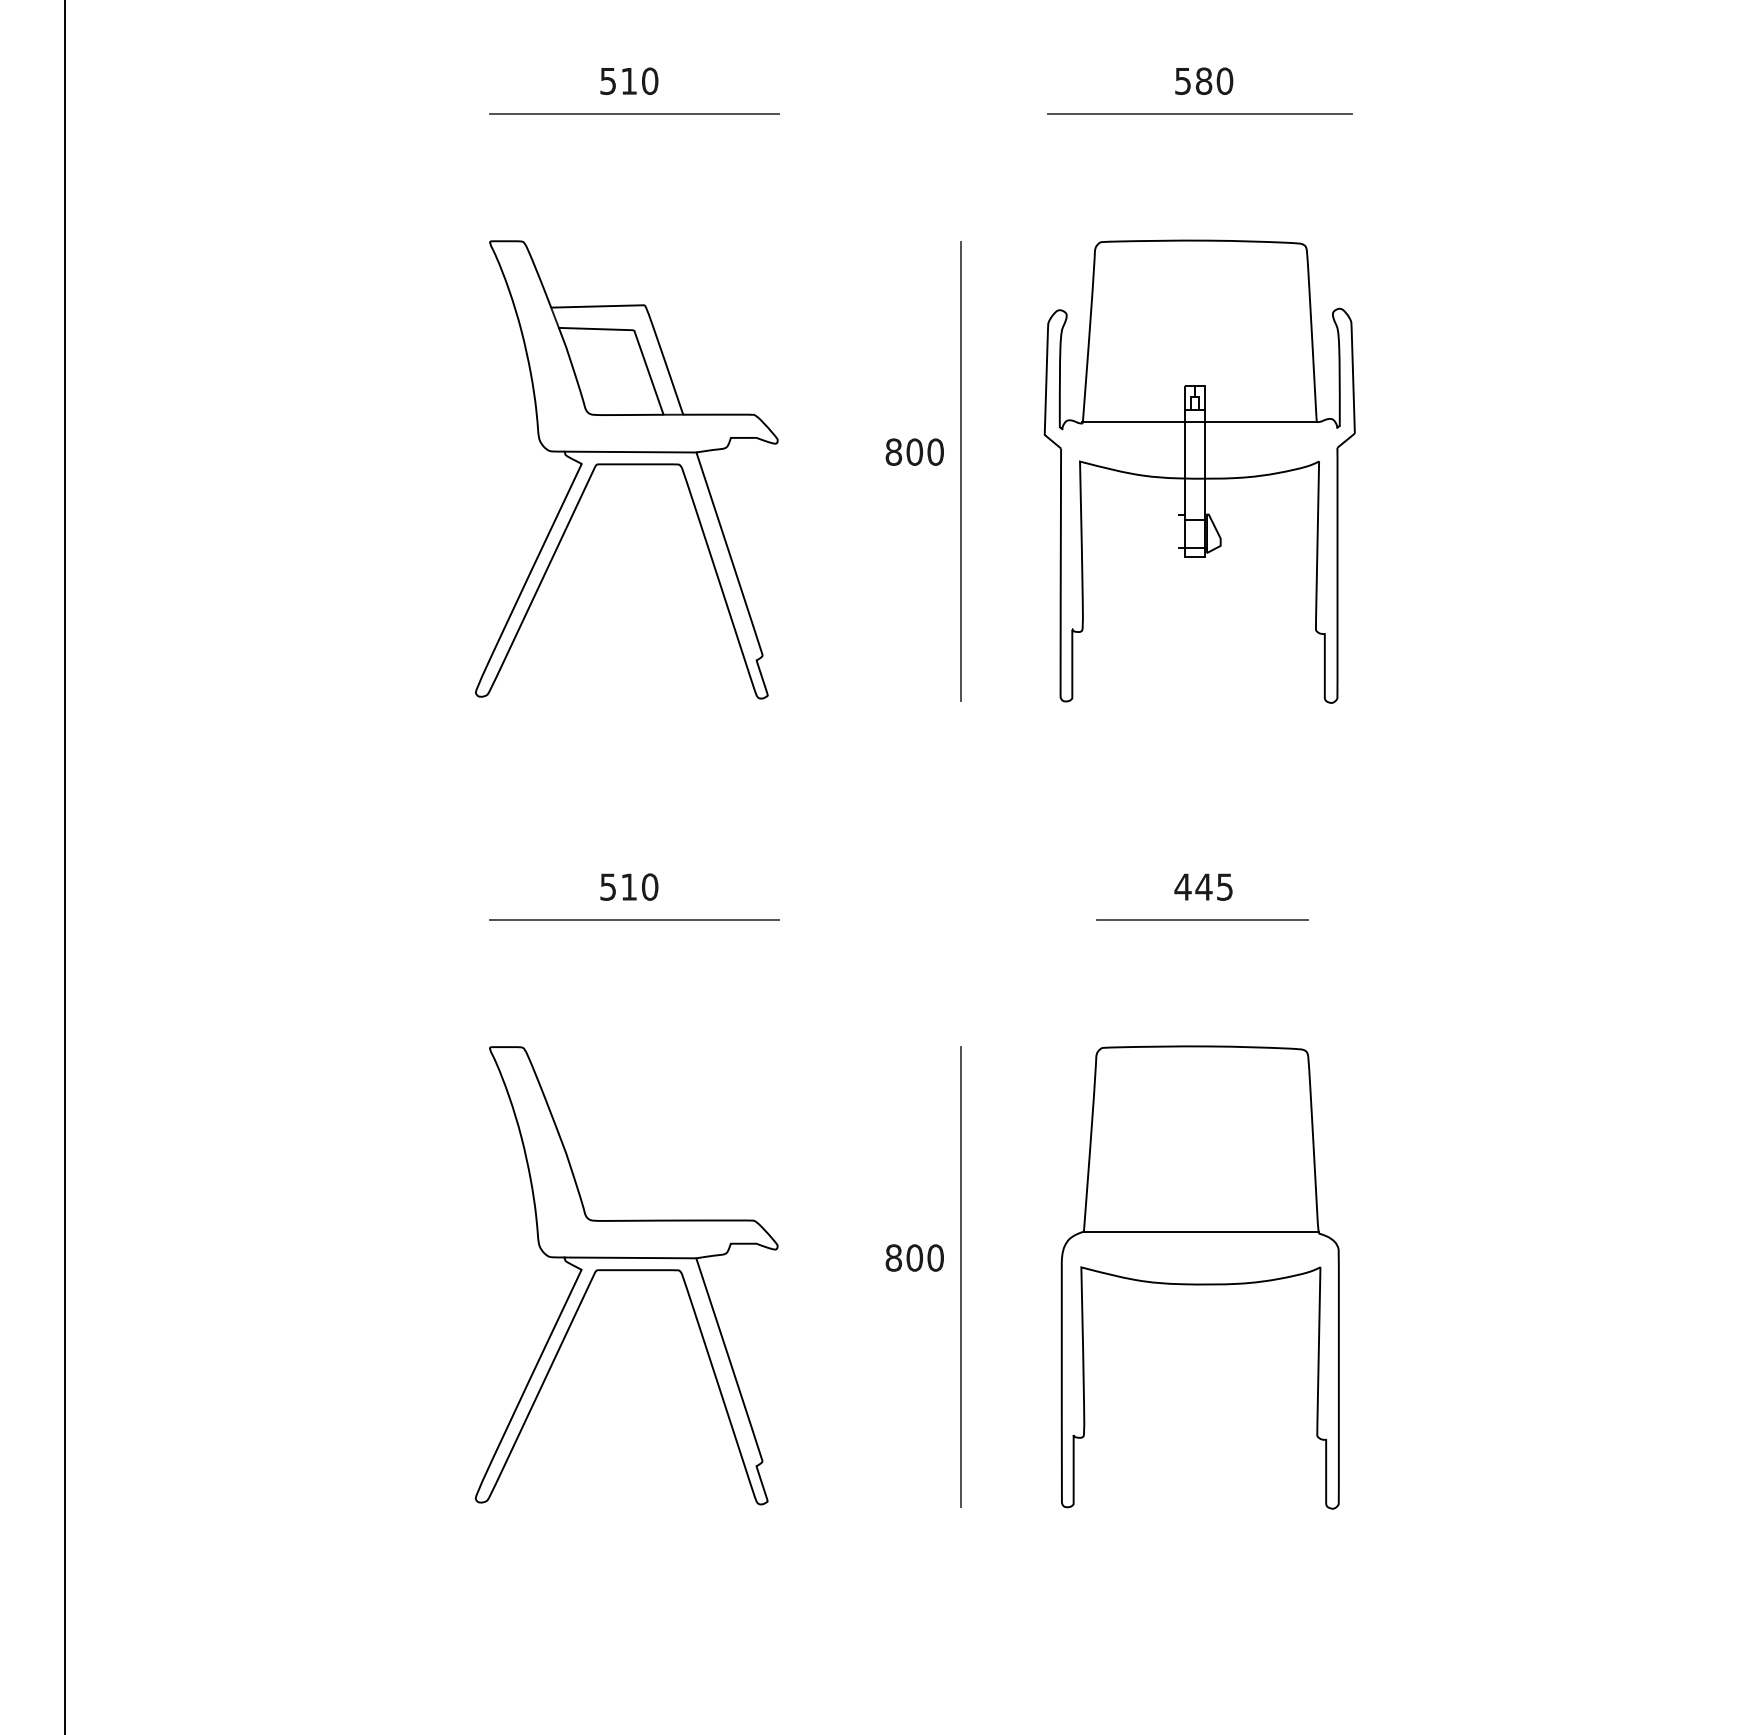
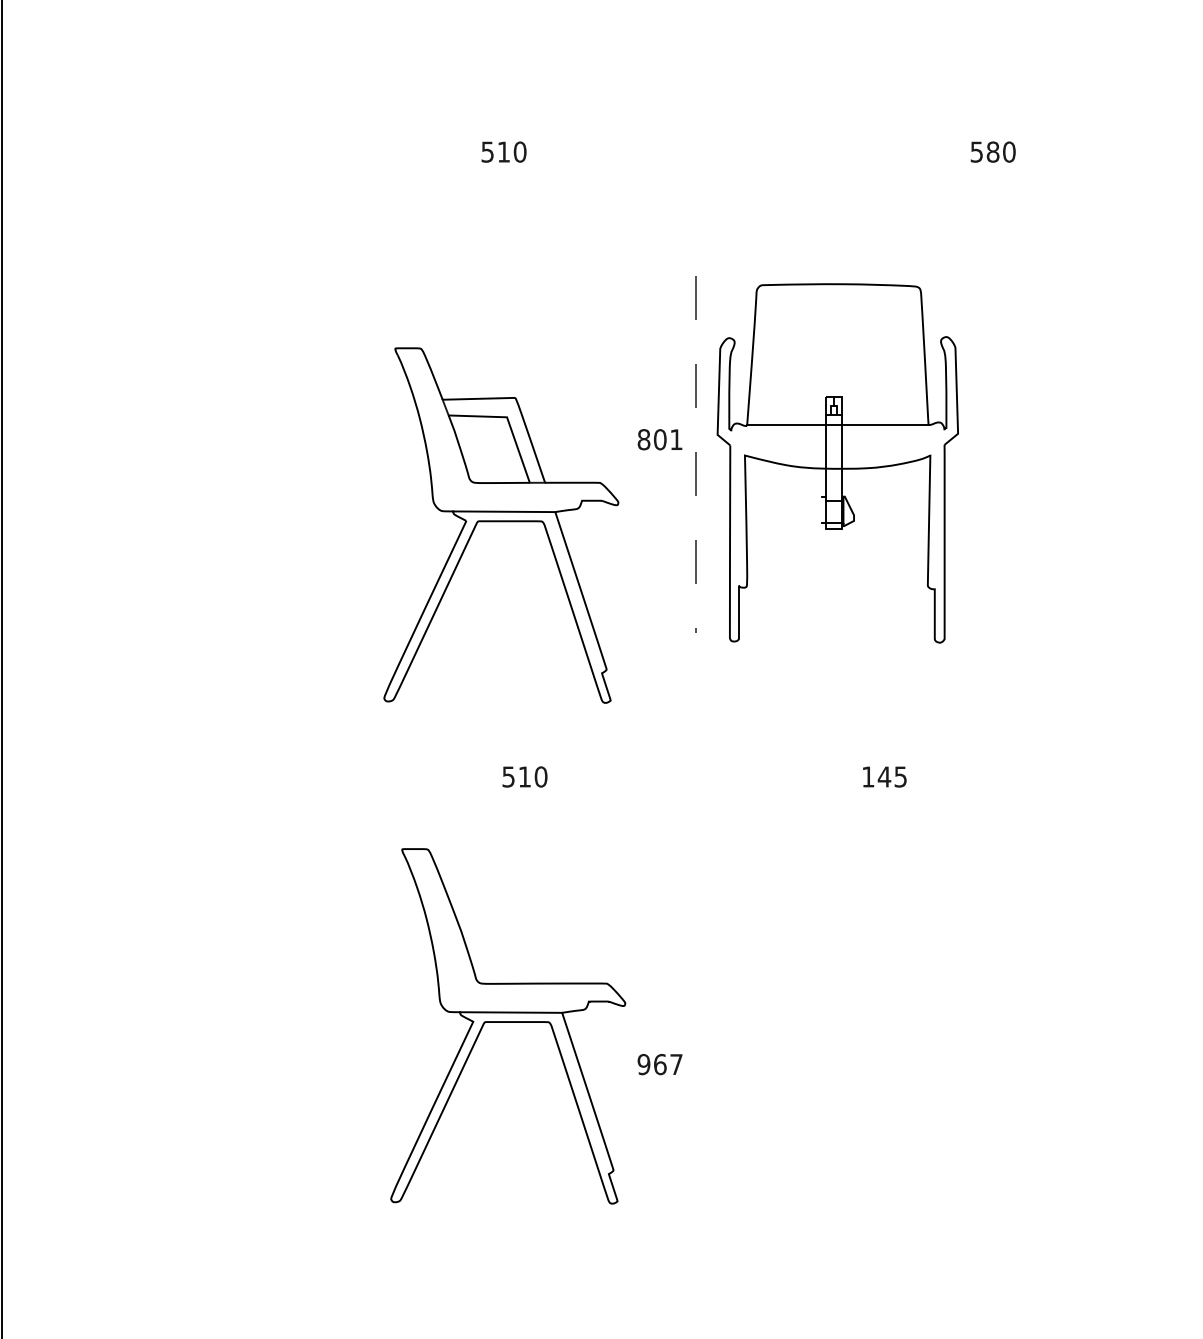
text: (629, 80) -> (504, 151), moved
text: (1204, 80) -> (993, 151), moved
line: (634, 114) -> (442, 177), removed
line: (1199, 114) -> (881, 177), removed
text: (935, 451) -> (676, 439), 800 -> 801
part: (626, 469) -> (501, 525), moved
line: (960, 471) -> (695, 454), solid -> dashed
part: (1199, 471) -> (837, 463), moved
text: (629, 886) -> (525, 776), moved
text: (1182, 886) -> (867, 776), 445 -> 145
line: (634, 919) -> (442, 802), removed
line: (1201, 919) -> (882, 802), removed
text: (914, 1257) -> (660, 1064), 800 -> 967
part: (626, 1275) -> (508, 1026), moved
line: (960, 1277) -> (695, 1079), removed
part: (1199, 1277) -> (881, 1079), removed

